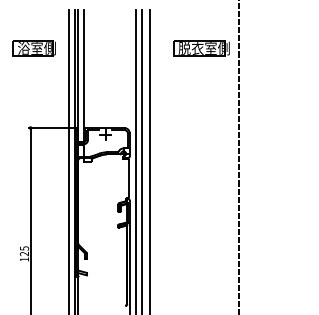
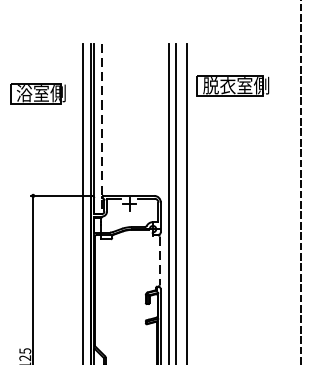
part: (201, 48) -> (232, 85), moved
line: (83, 76) -> (101, 129), solid -> dashed
line: (128, 178) -> (159, 260), solid -> dashed

